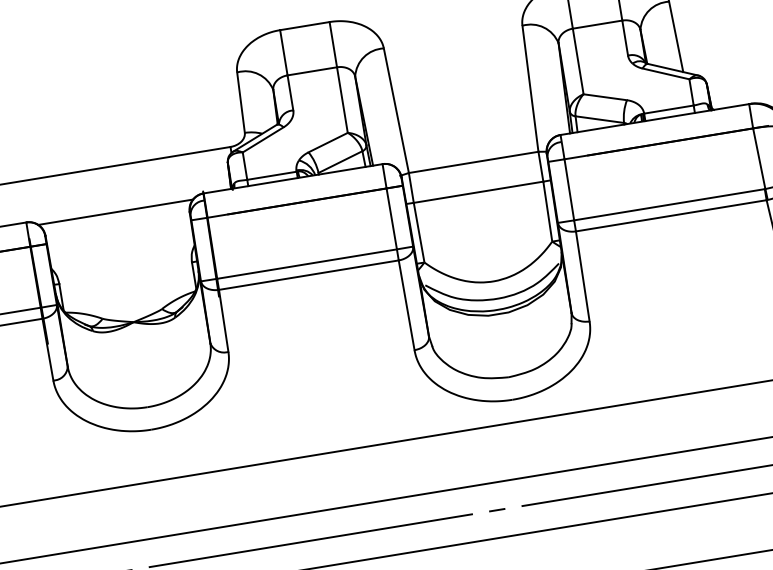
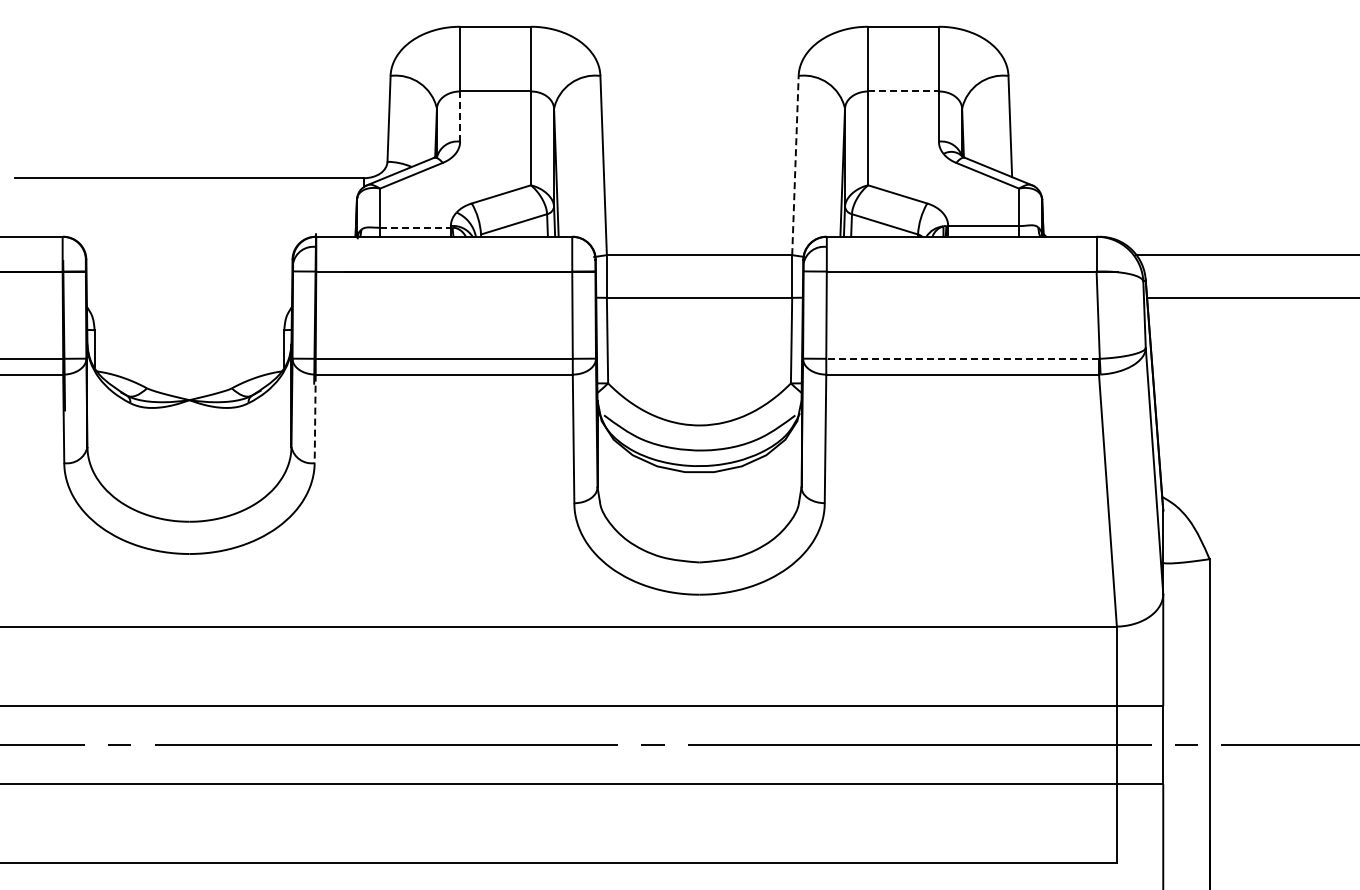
line: (598, 24) -> (904, 91), solid -> dashed
line: (530, 88) -> (795, 165), solid -> dashed
line: (290, 93) -> (460, 117), solid -> dashed
line: (272, 175) -> (416, 227), solid -> dashed
line: (669, 204) -> (962, 358), solid -> dashed
line: (115, 211) -> (189, 242), removed
line: (224, 321) -> (315, 419), solid -> dashed

